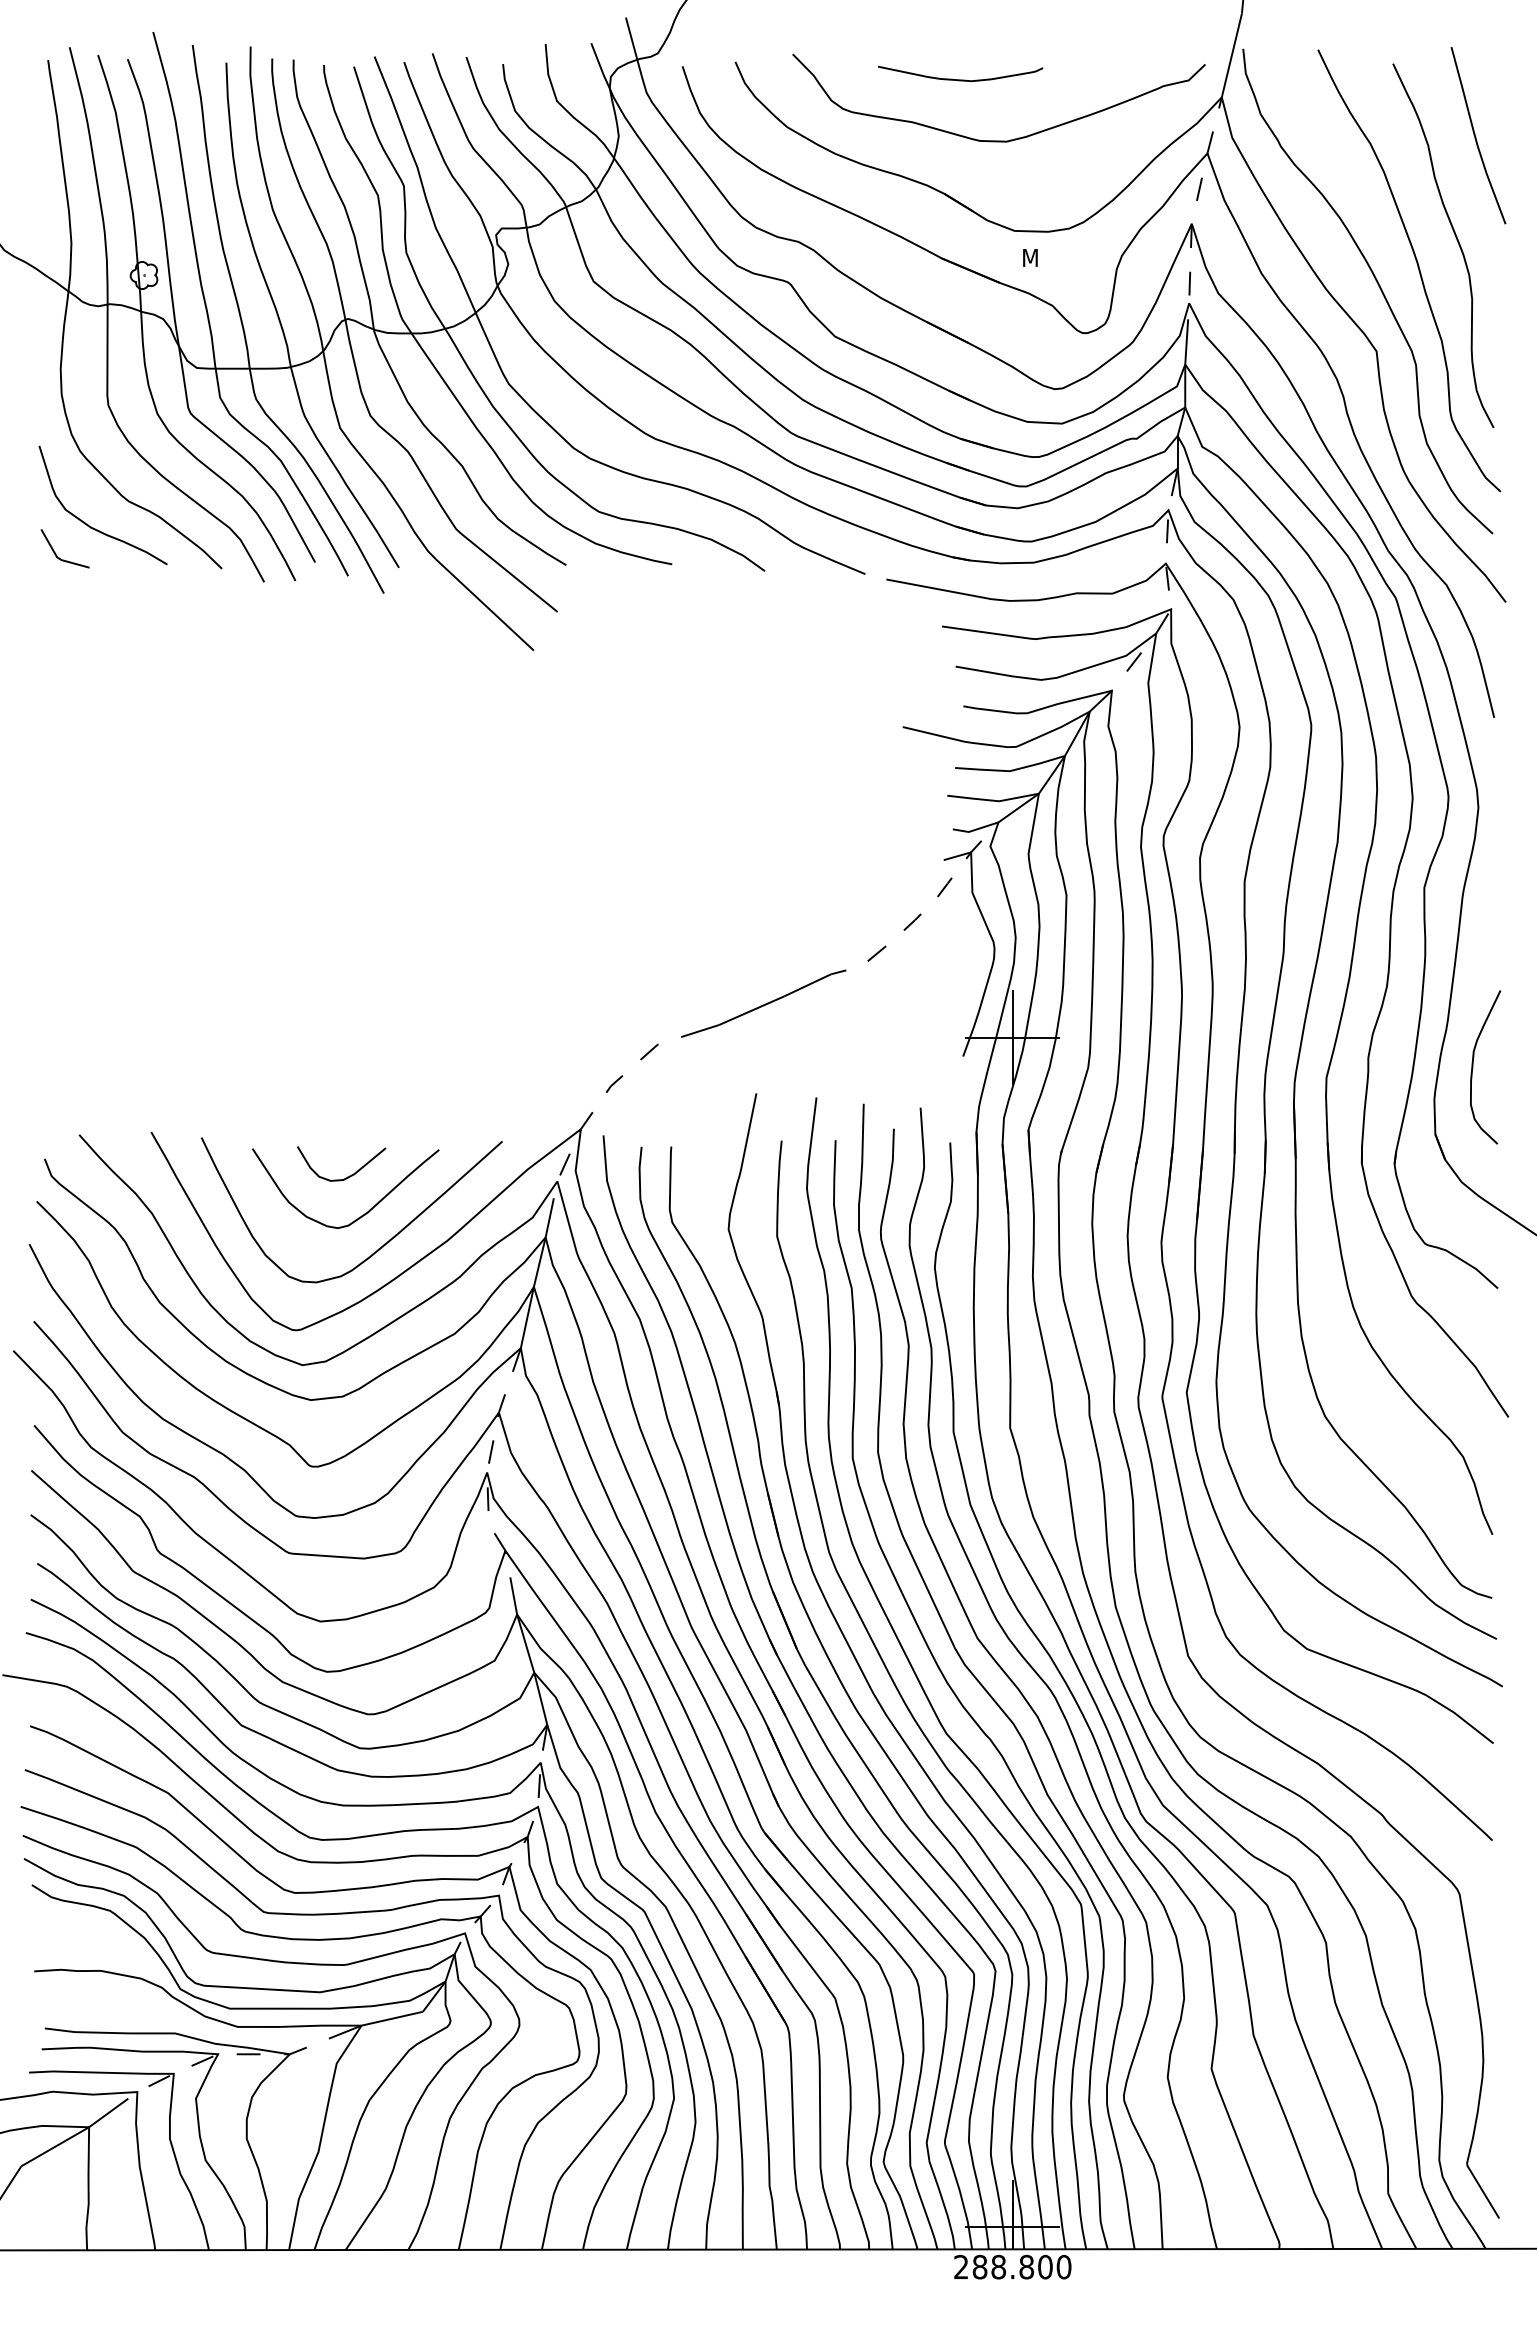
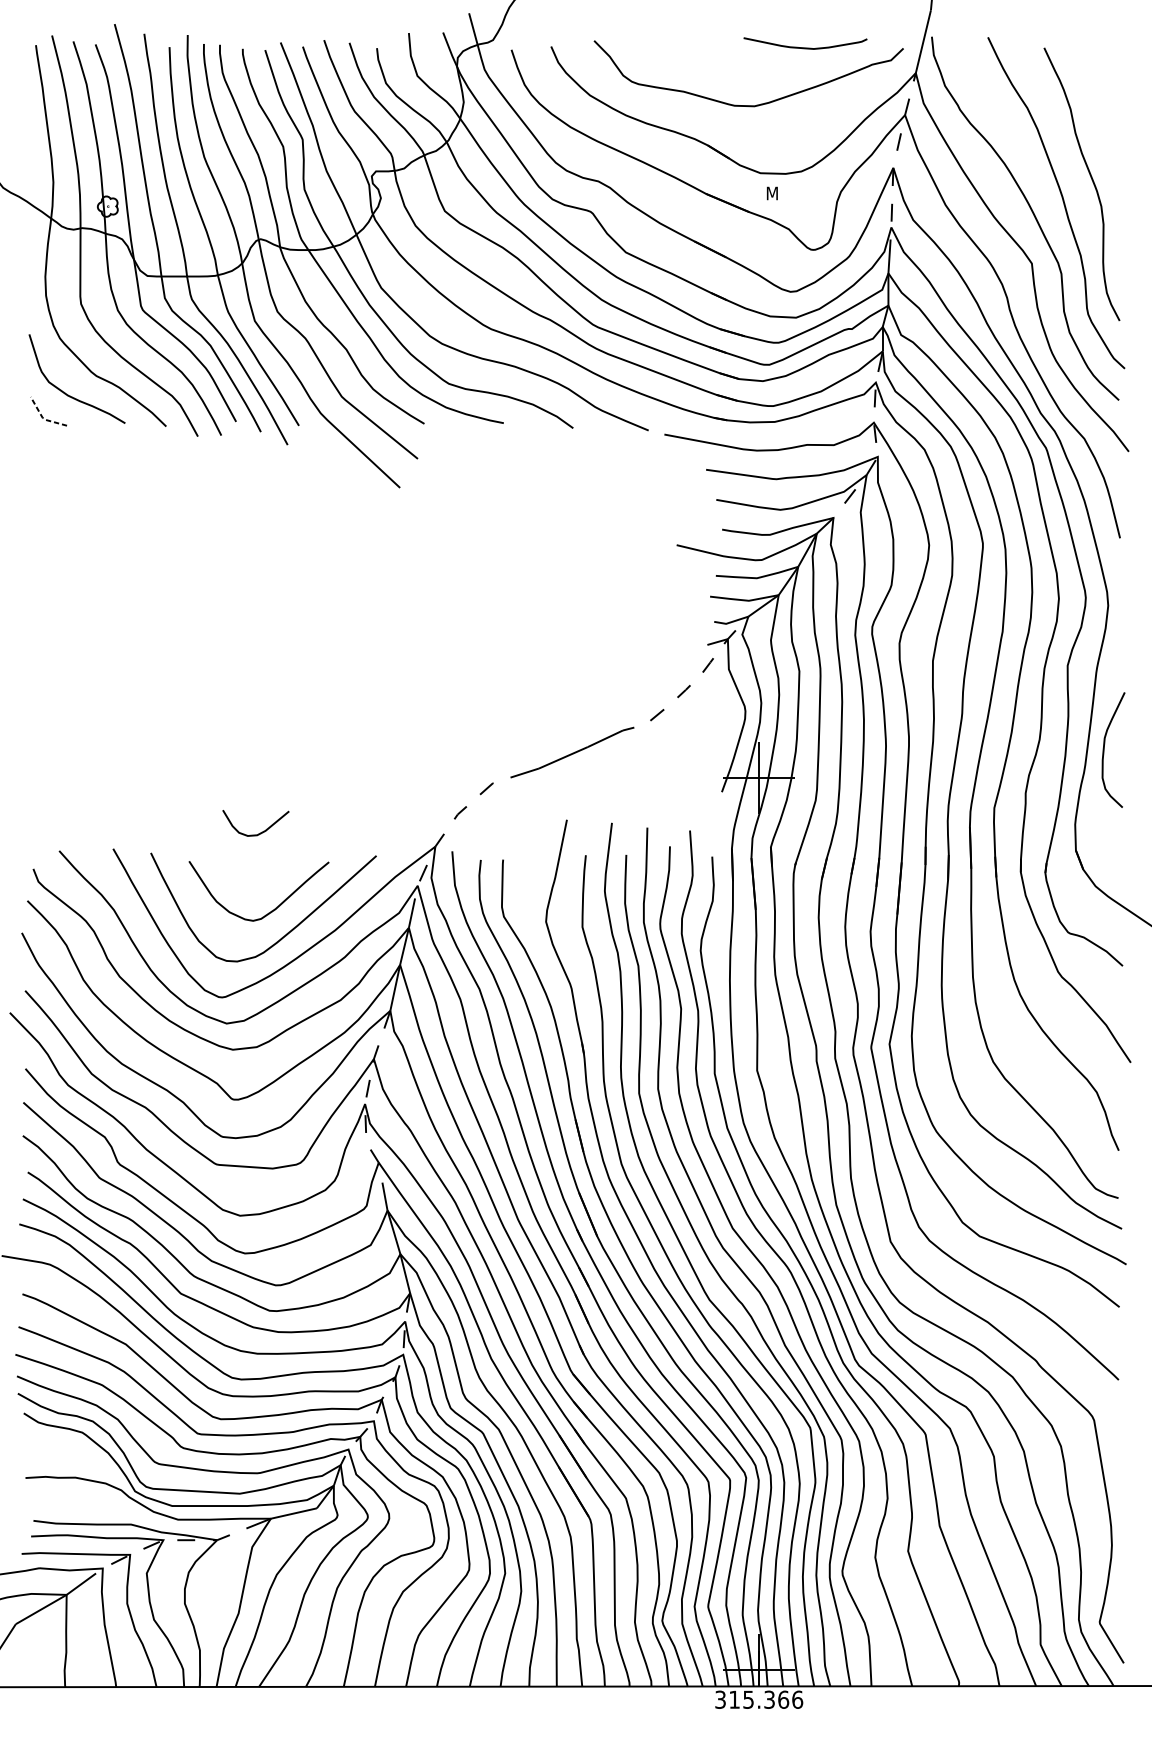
curve: (960, 79) -> (805, 47), moved
curve: (1476, 137) -> (1106, 103), removed
line: (58, 558) -> (43, 418), solid -> dashed
curve: (1473, 1067) -> (1104, 750), moved
curve: (347, 1176) -> (260, 832), moved
text: (1012, 2266) -> (758, 1699), 288.800 -> 315.366

